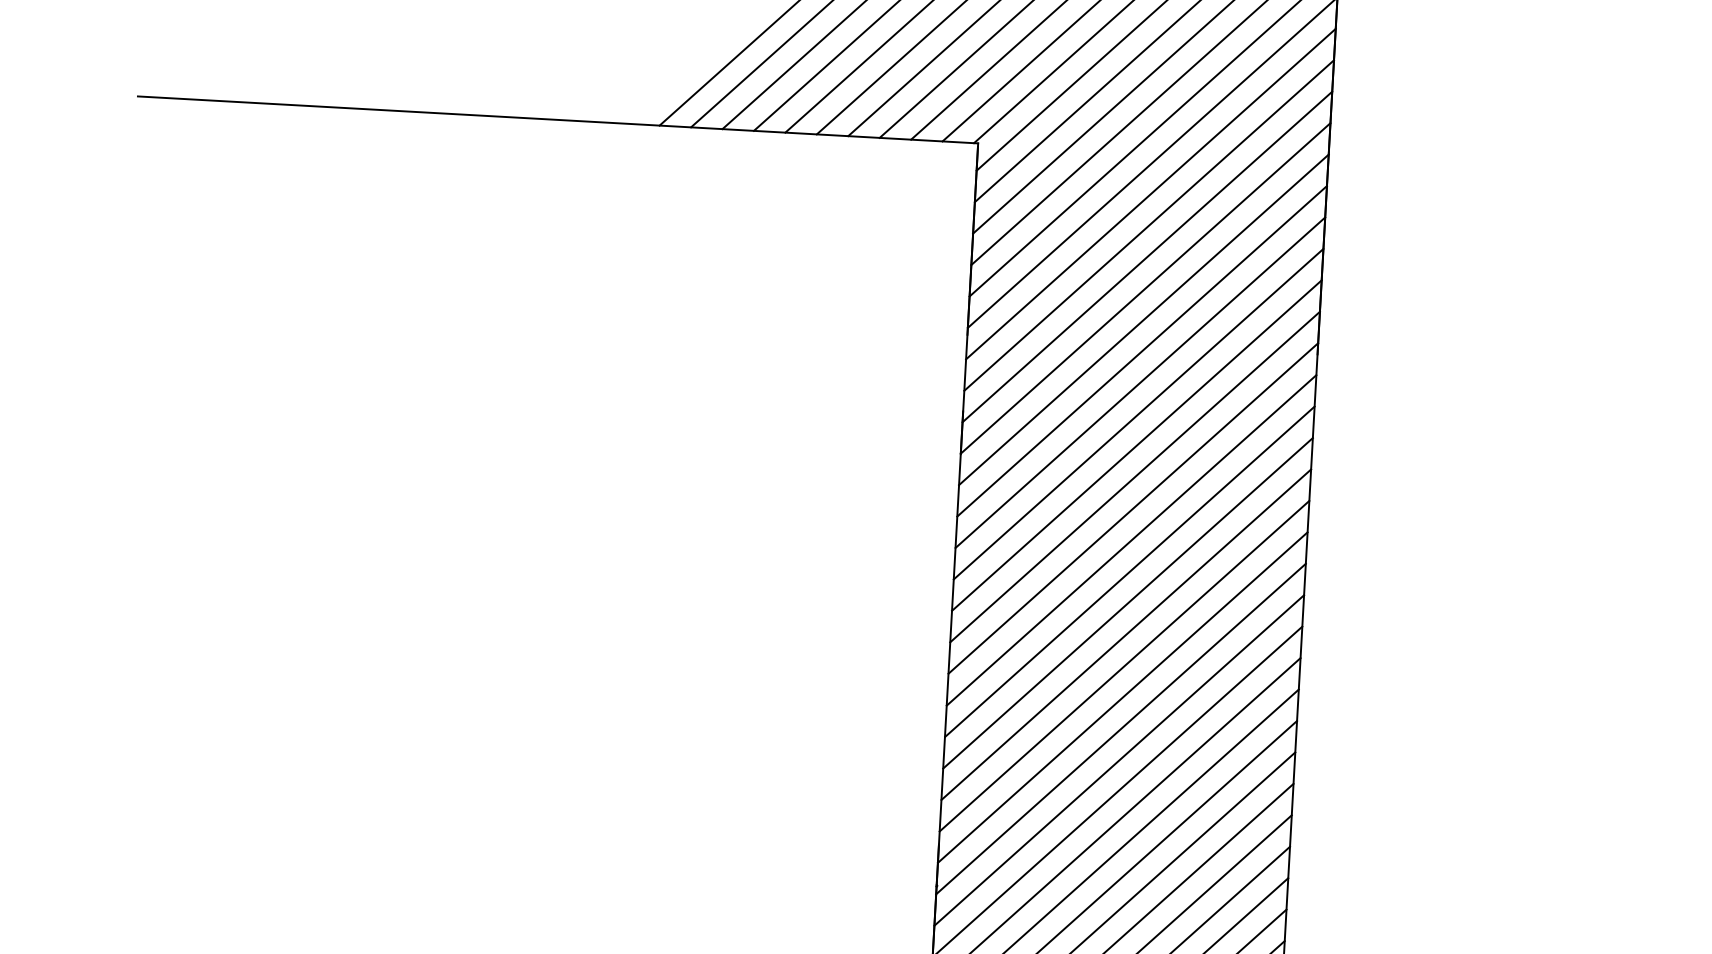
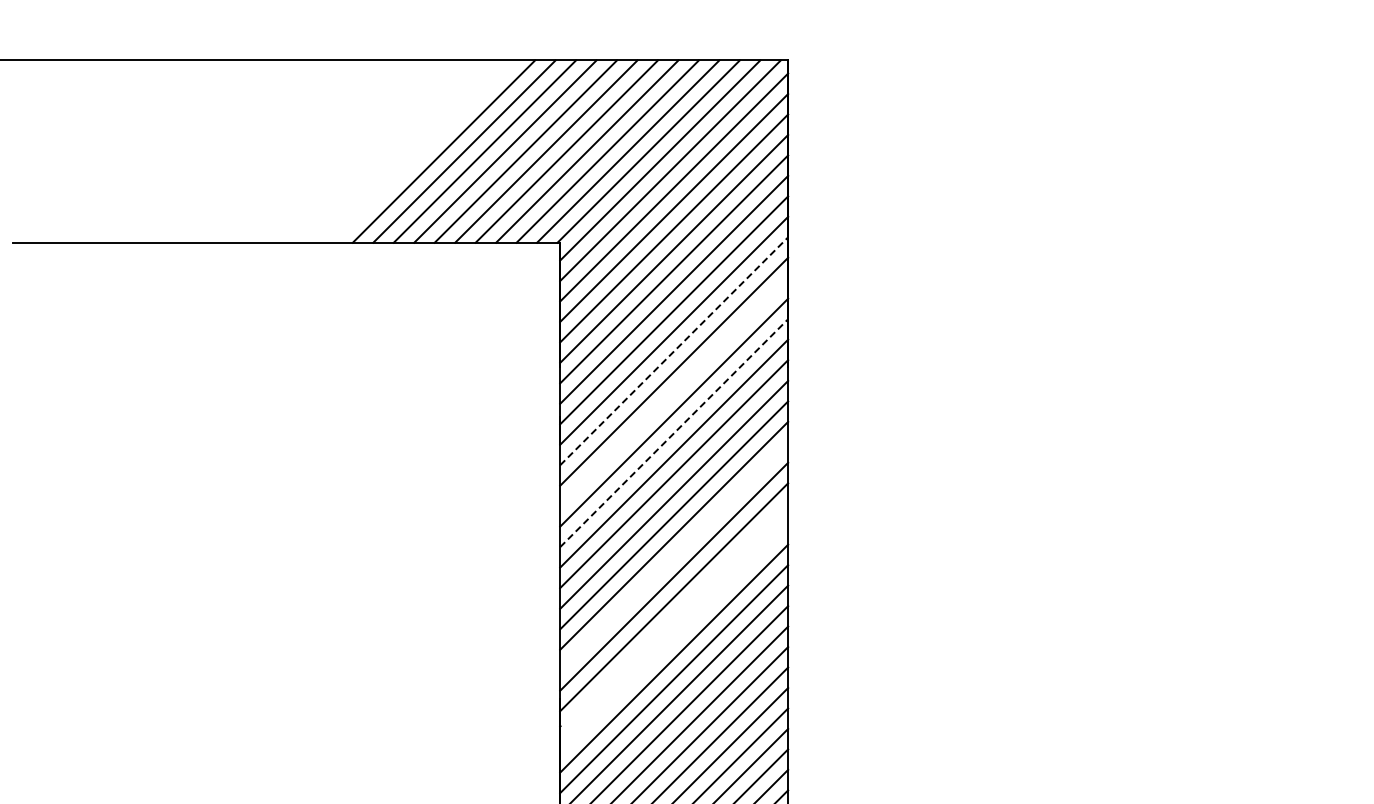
line: (1144, 318) -> (674, 350), solid -> dashed
line: (1140, 383) -> (674, 392), removed
line: (1137, 444) -> (674, 432), solid -> dashed
line: (1126, 634) -> (674, 556), removed
line: (1121, 728) -> (674, 617), removed
line: (1119, 760) -> (674, 638), removed

